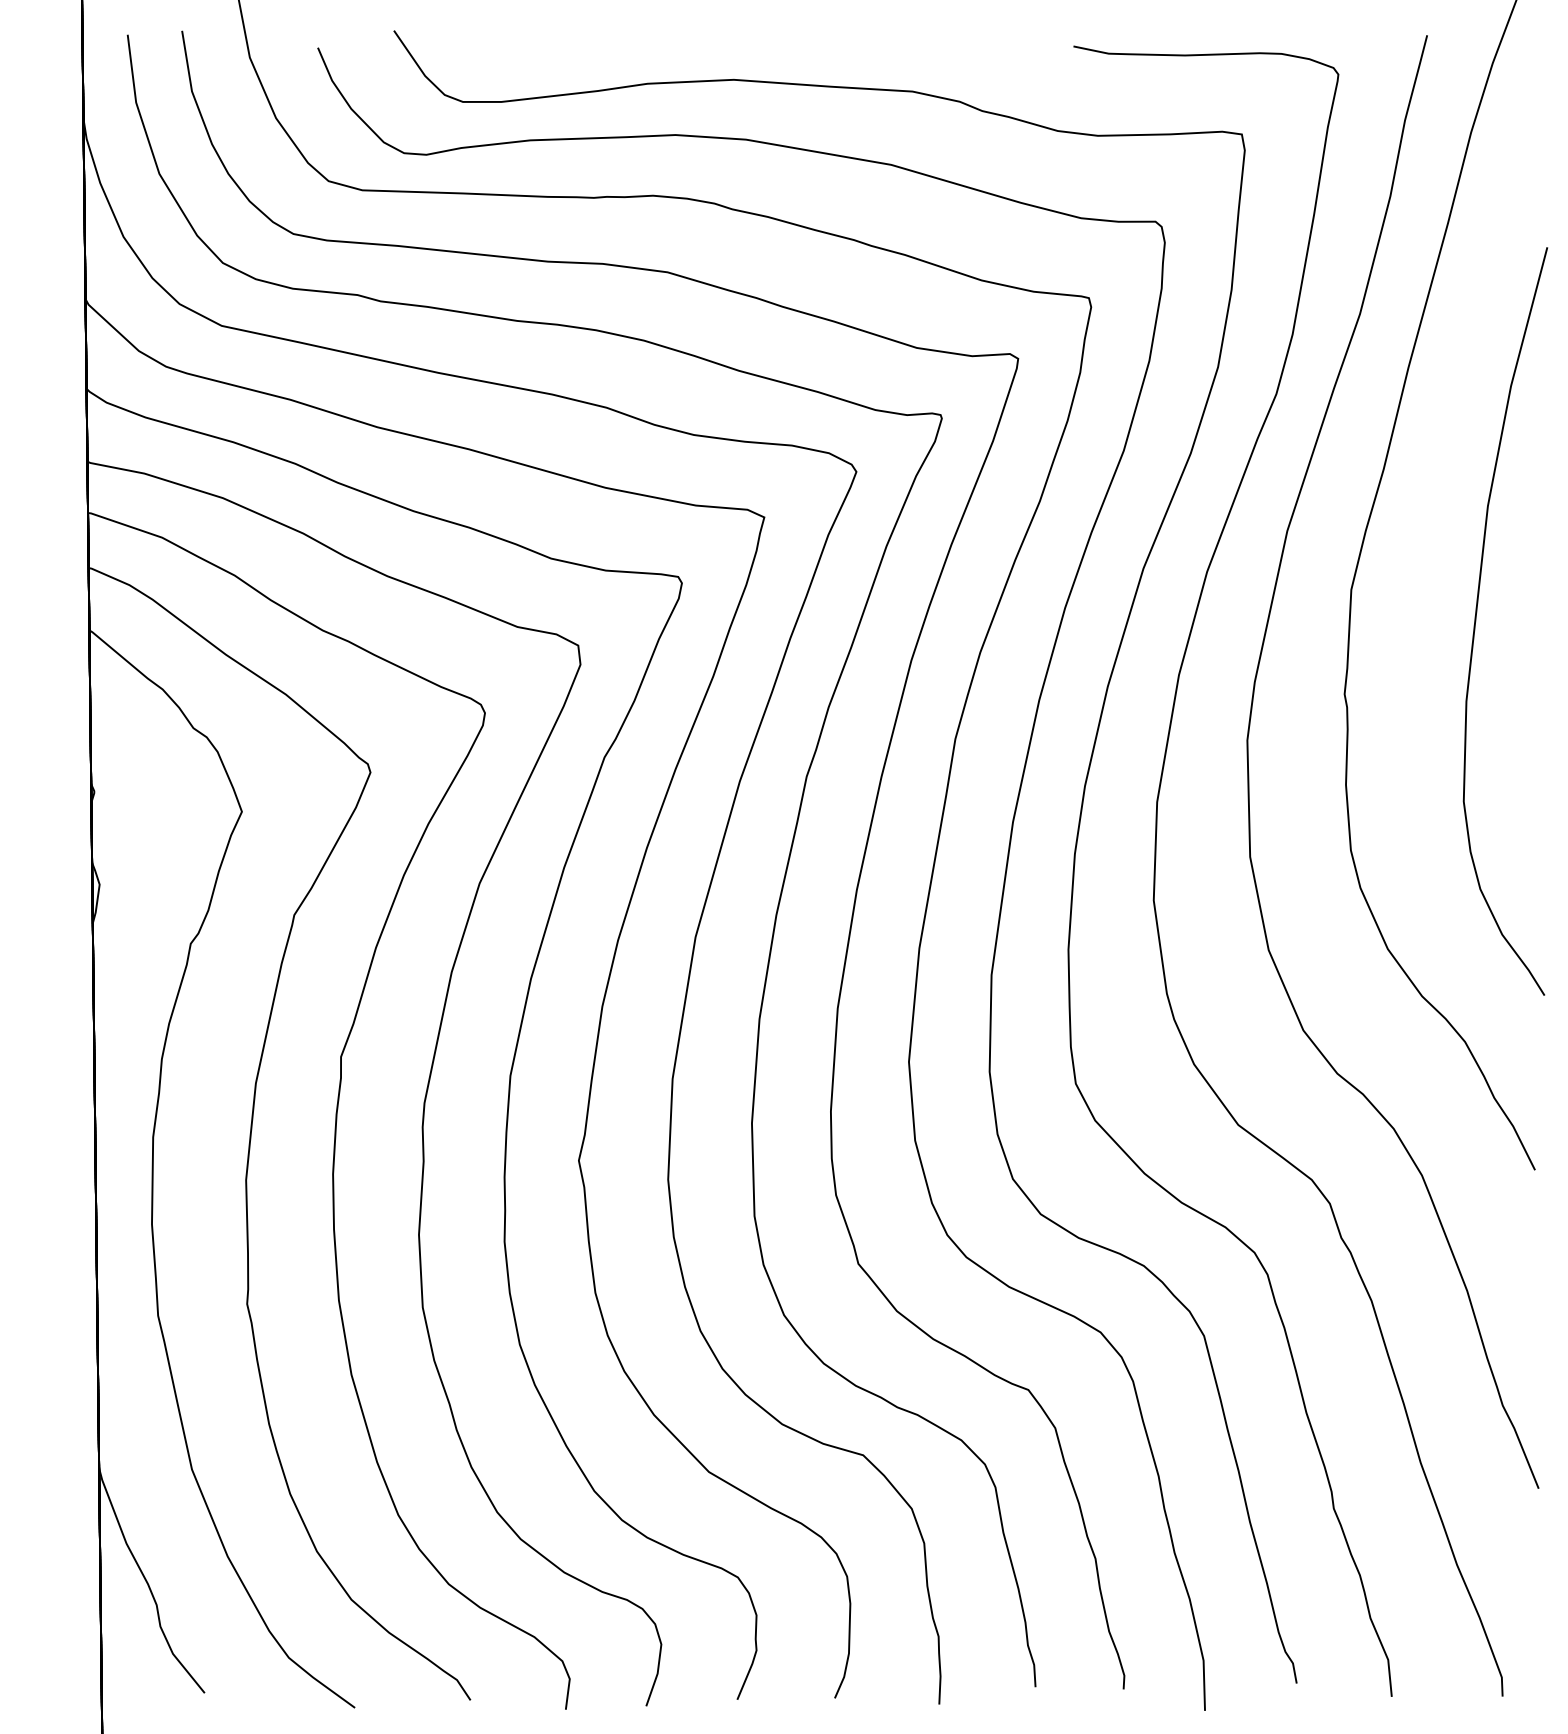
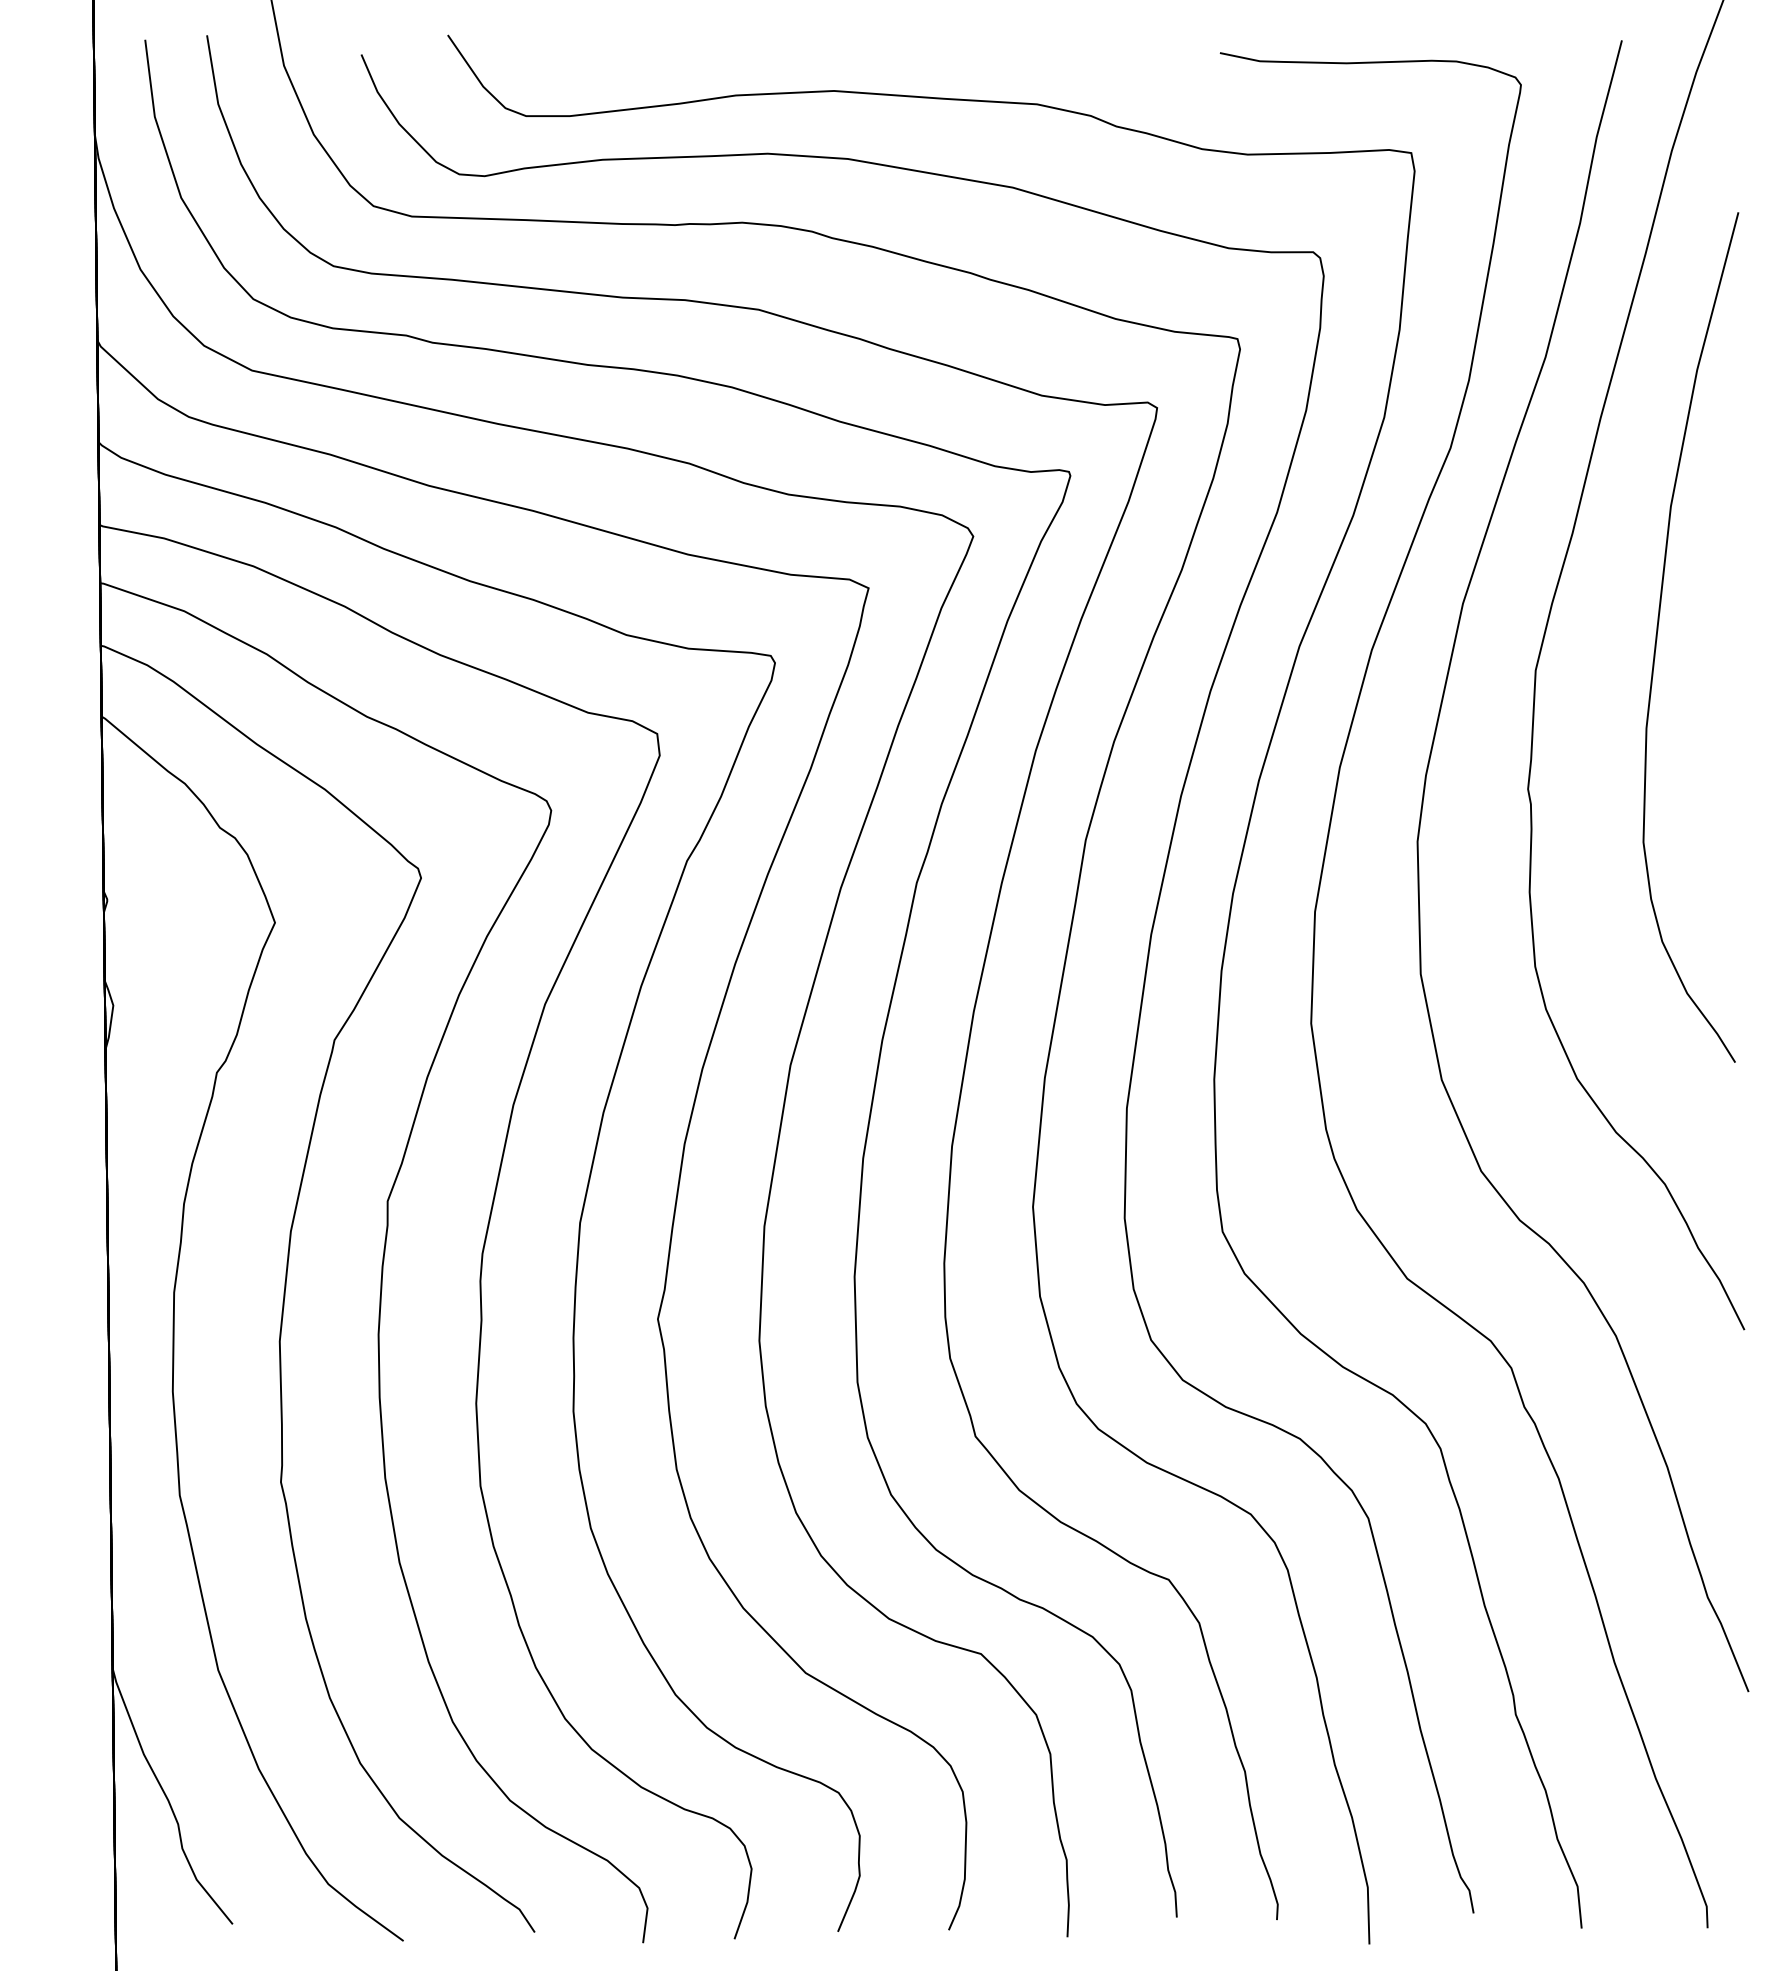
part: (1477, 615) -> (1658, 630), moved

